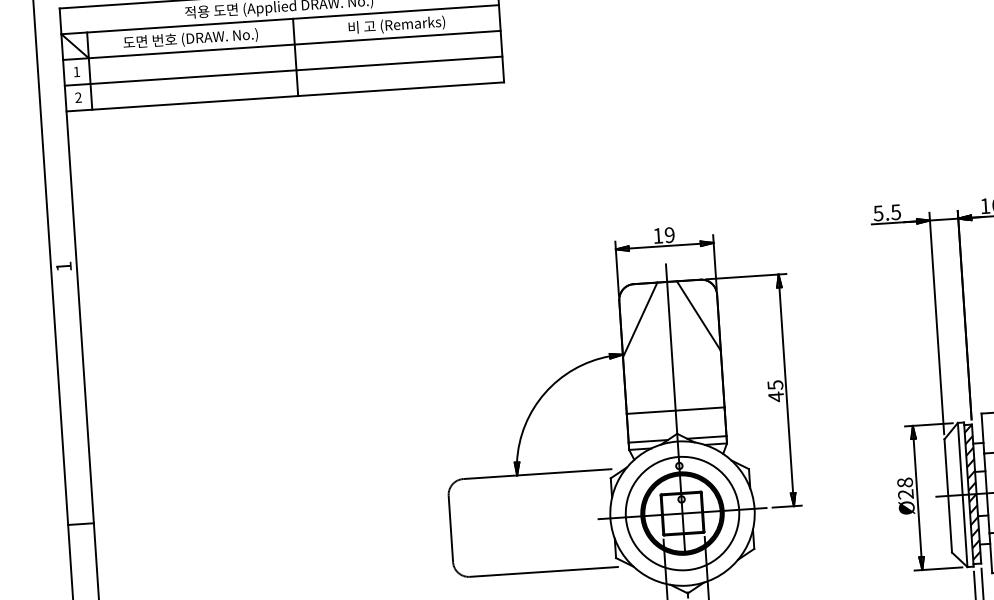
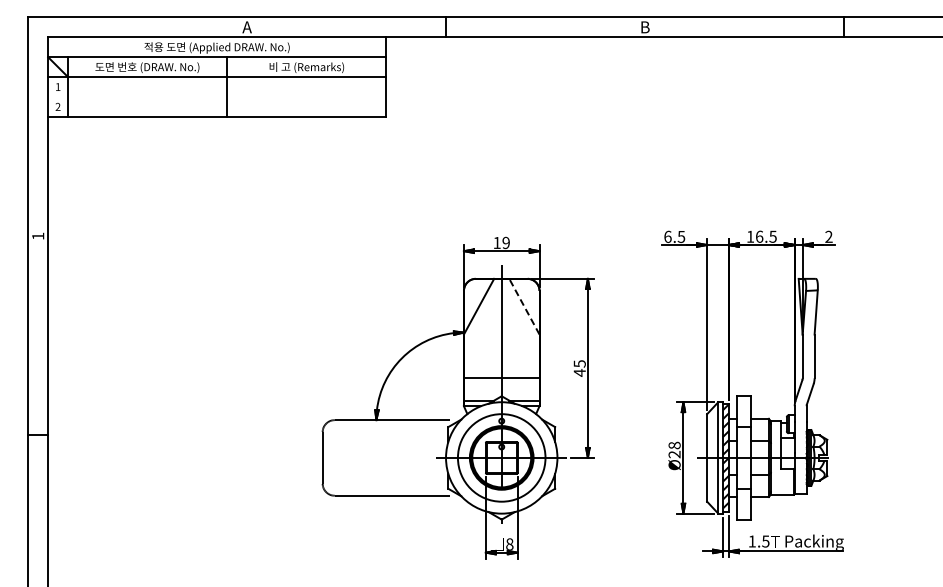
line: (283, 71) -> (217, 97), removed
text: (877, 212) -> (667, 236), 5.5 -> 6.5
line: (698, 315) -> (524, 306), solid -> dashed

